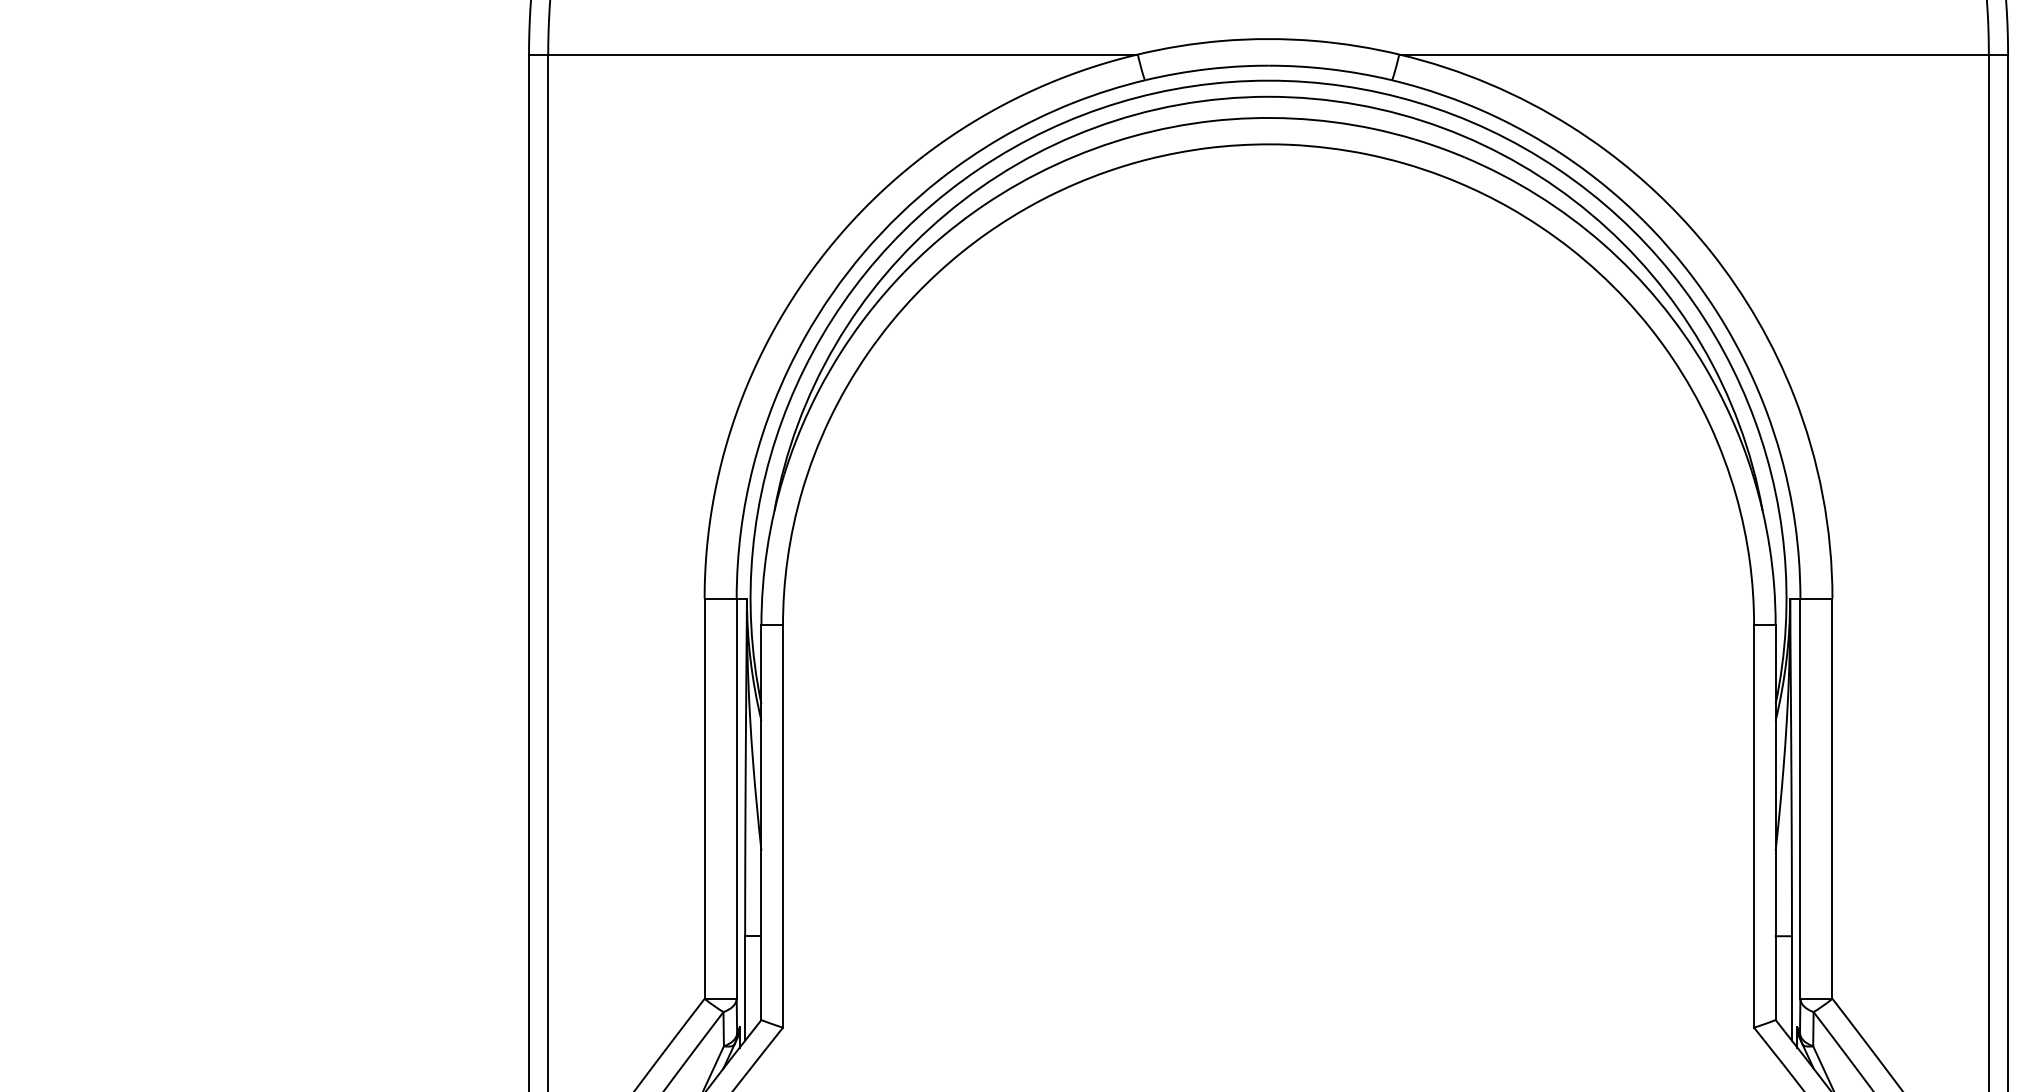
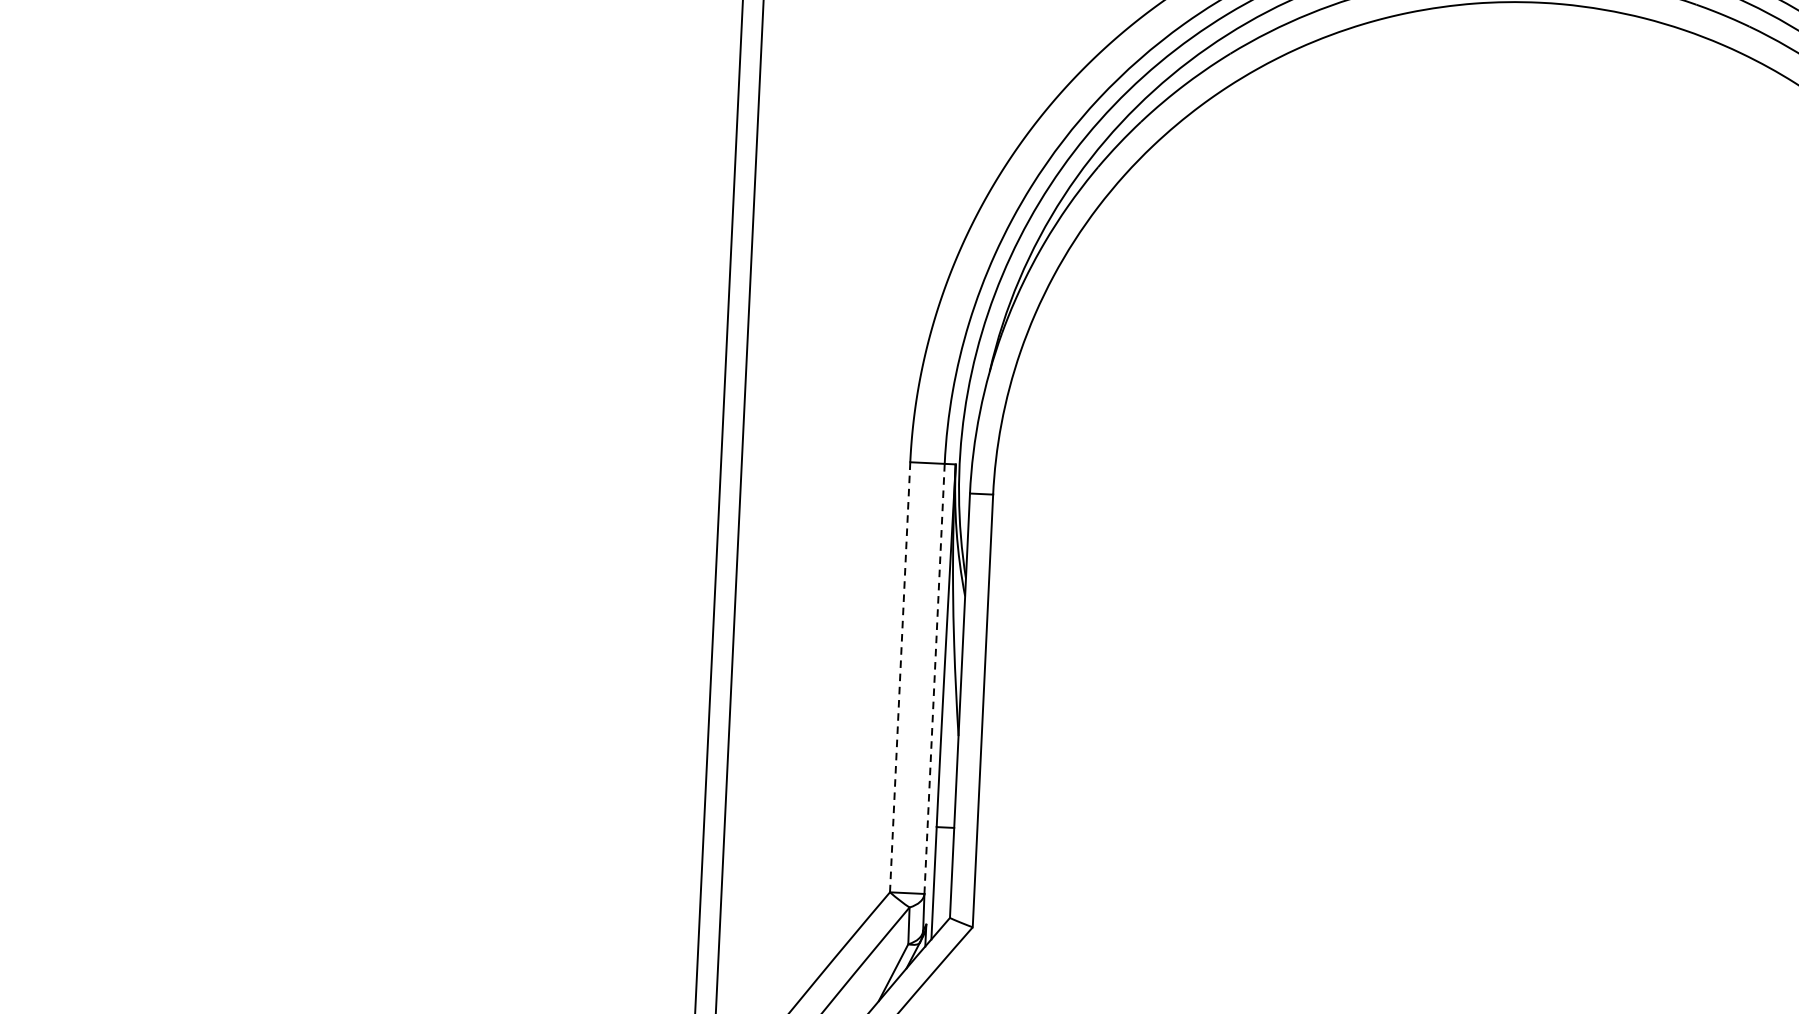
line: (704, 798) -> (900, 677), solid -> dashed
line: (736, 798) -> (934, 678), solid -> dashed

